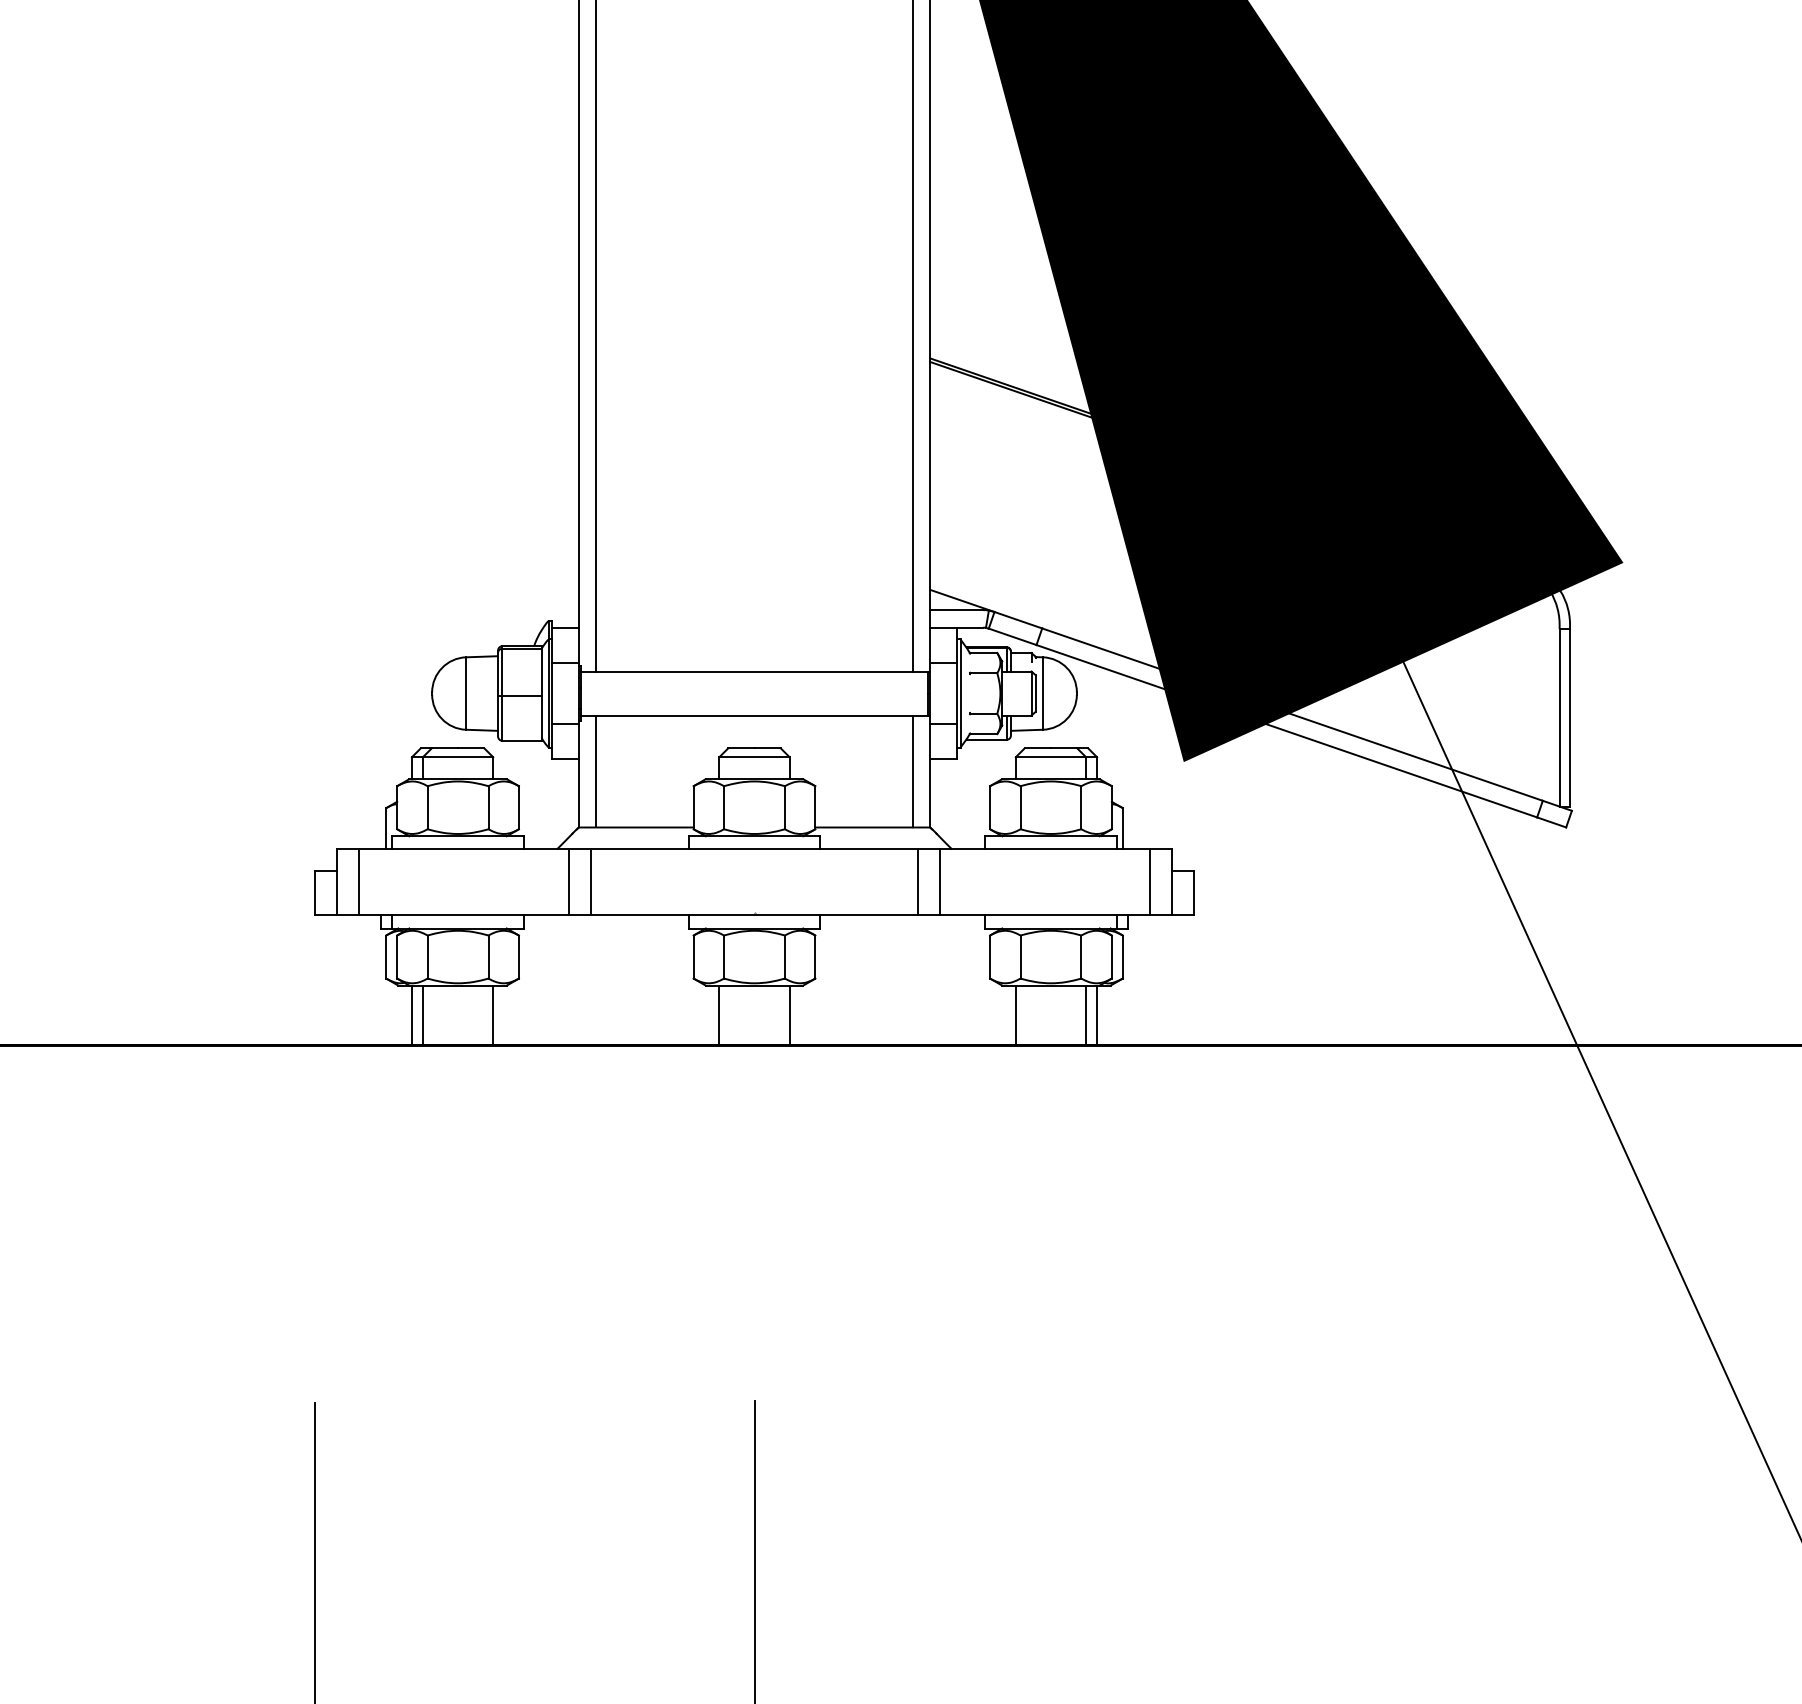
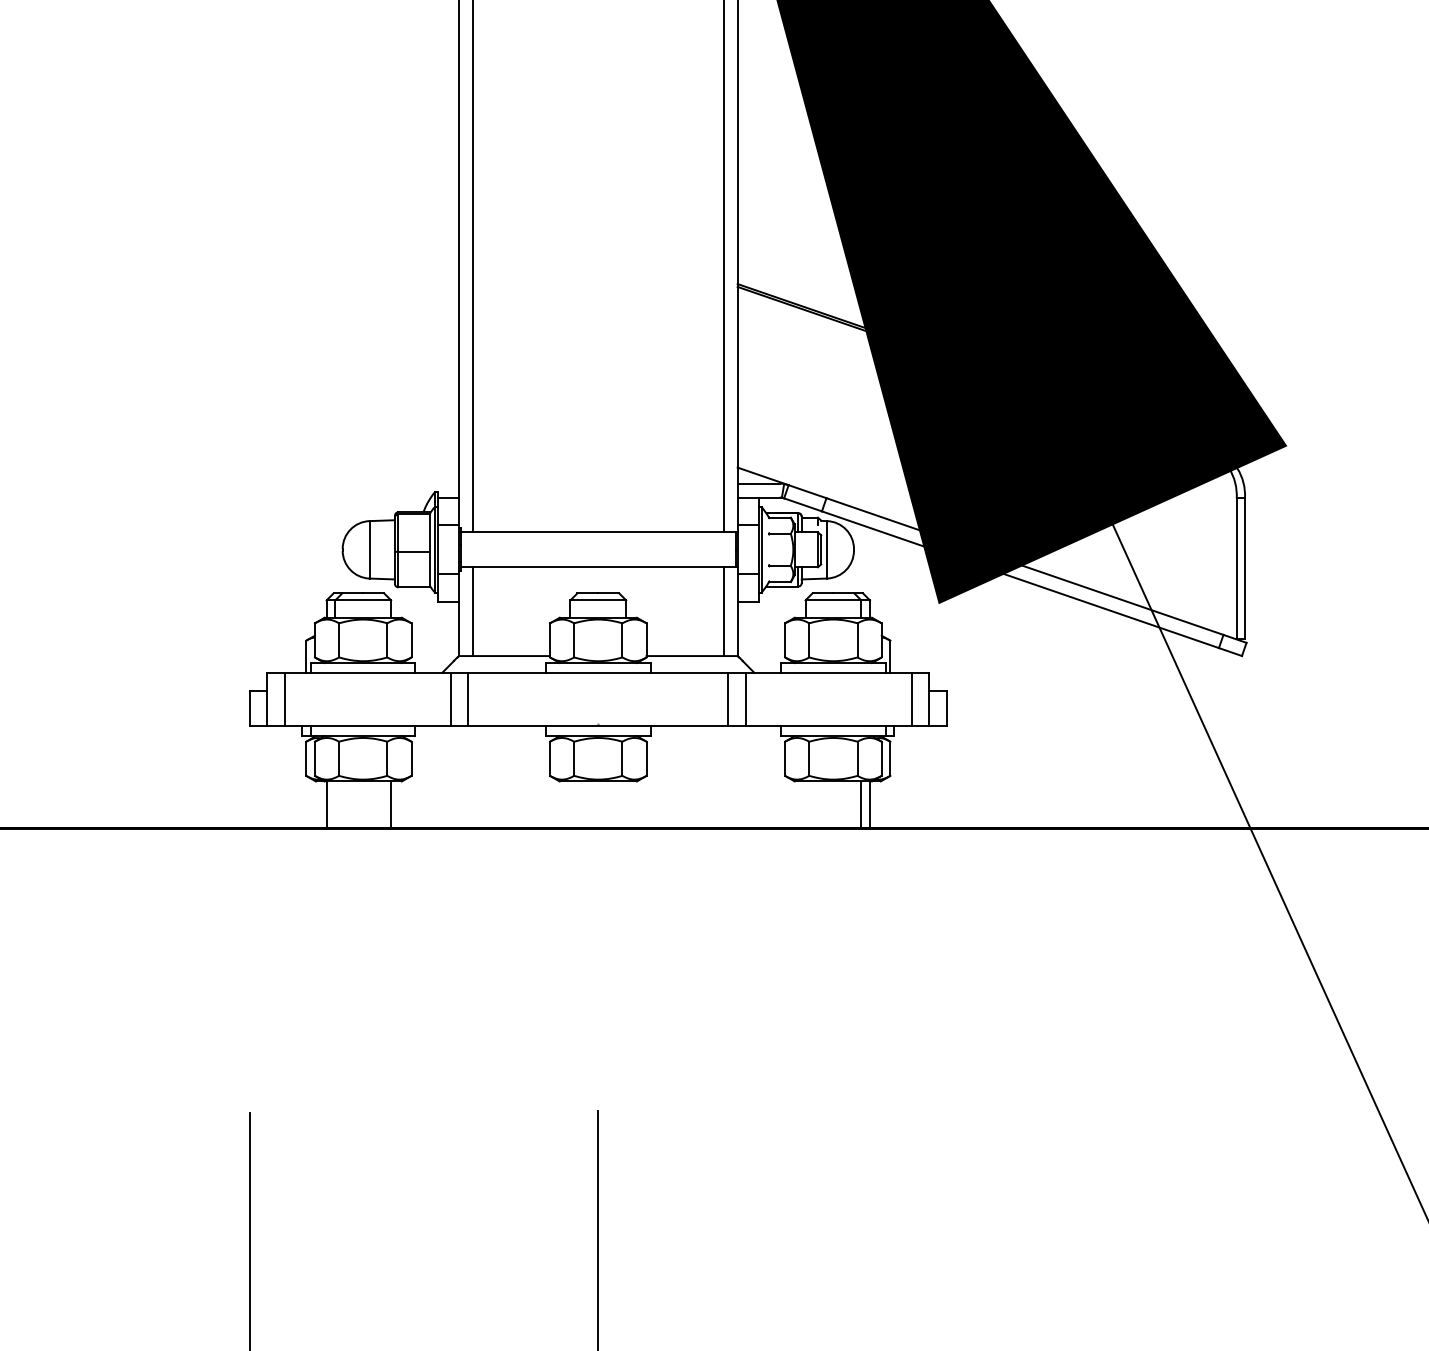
line: (423, 1014) -> (335, 804), removed
line: (719, 1014) -> (570, 804), removed
line: (790, 1014) -> (626, 804), removed
line: (1015, 1014) -> (805, 804), removed

